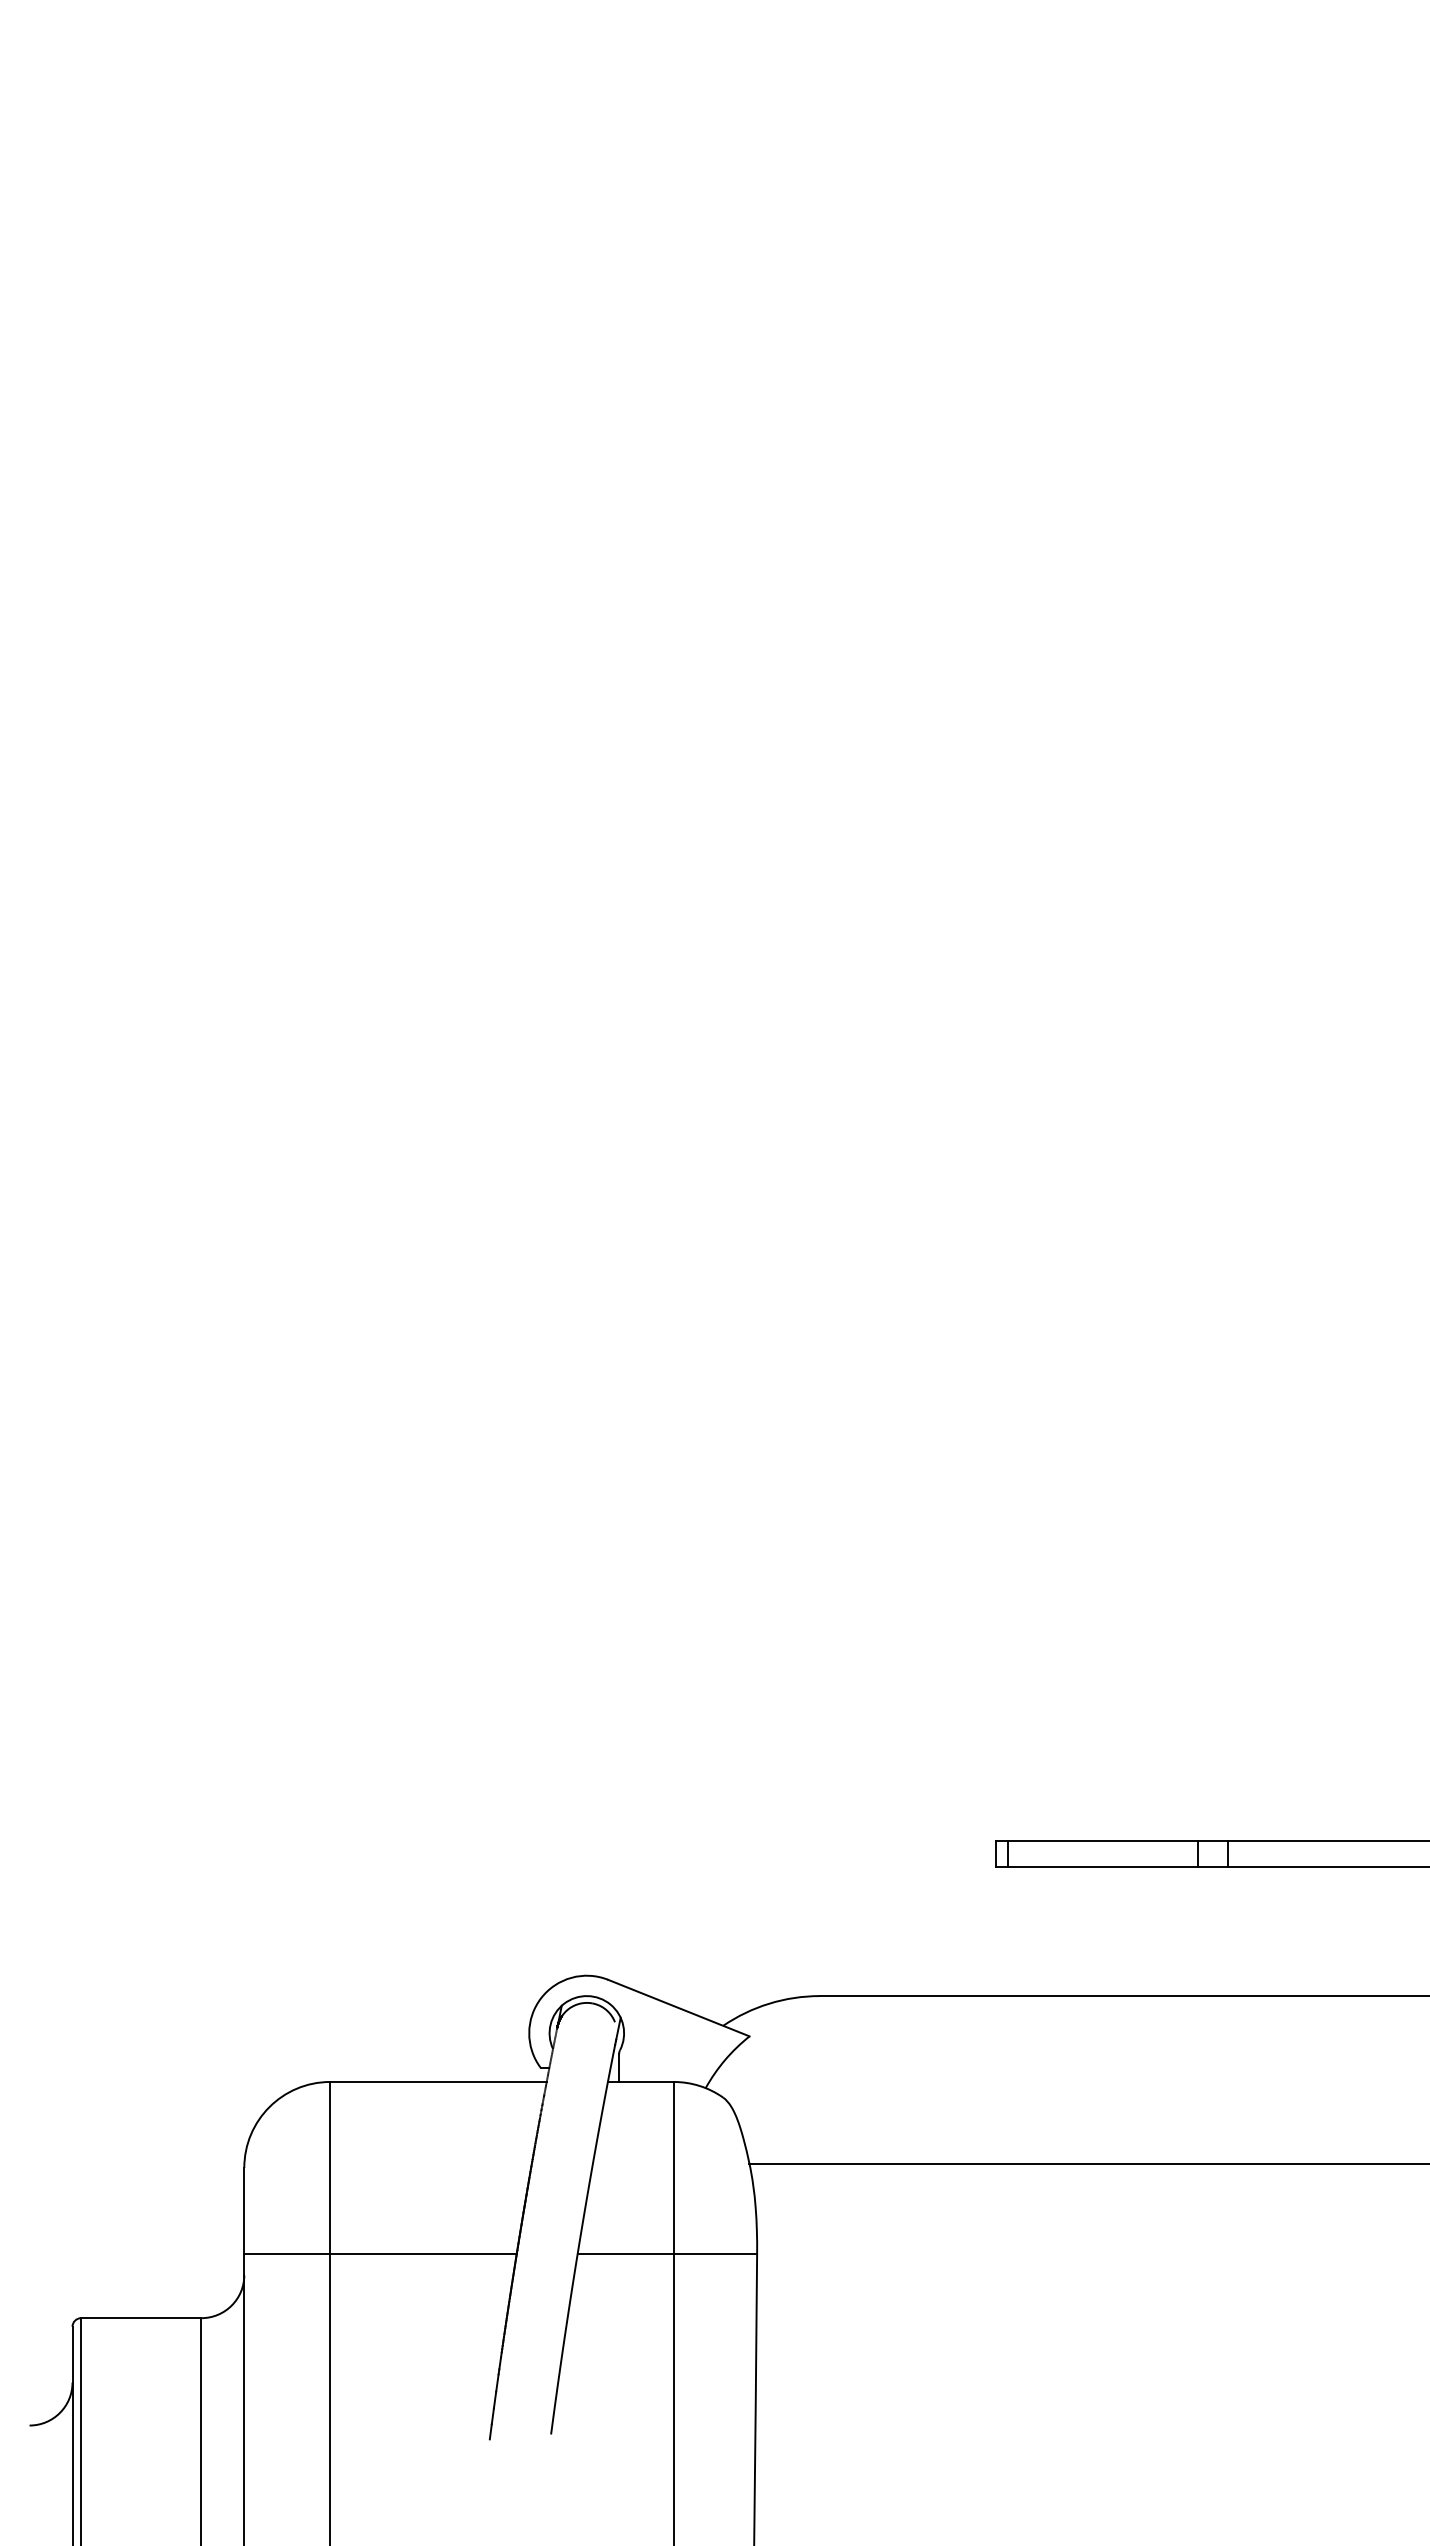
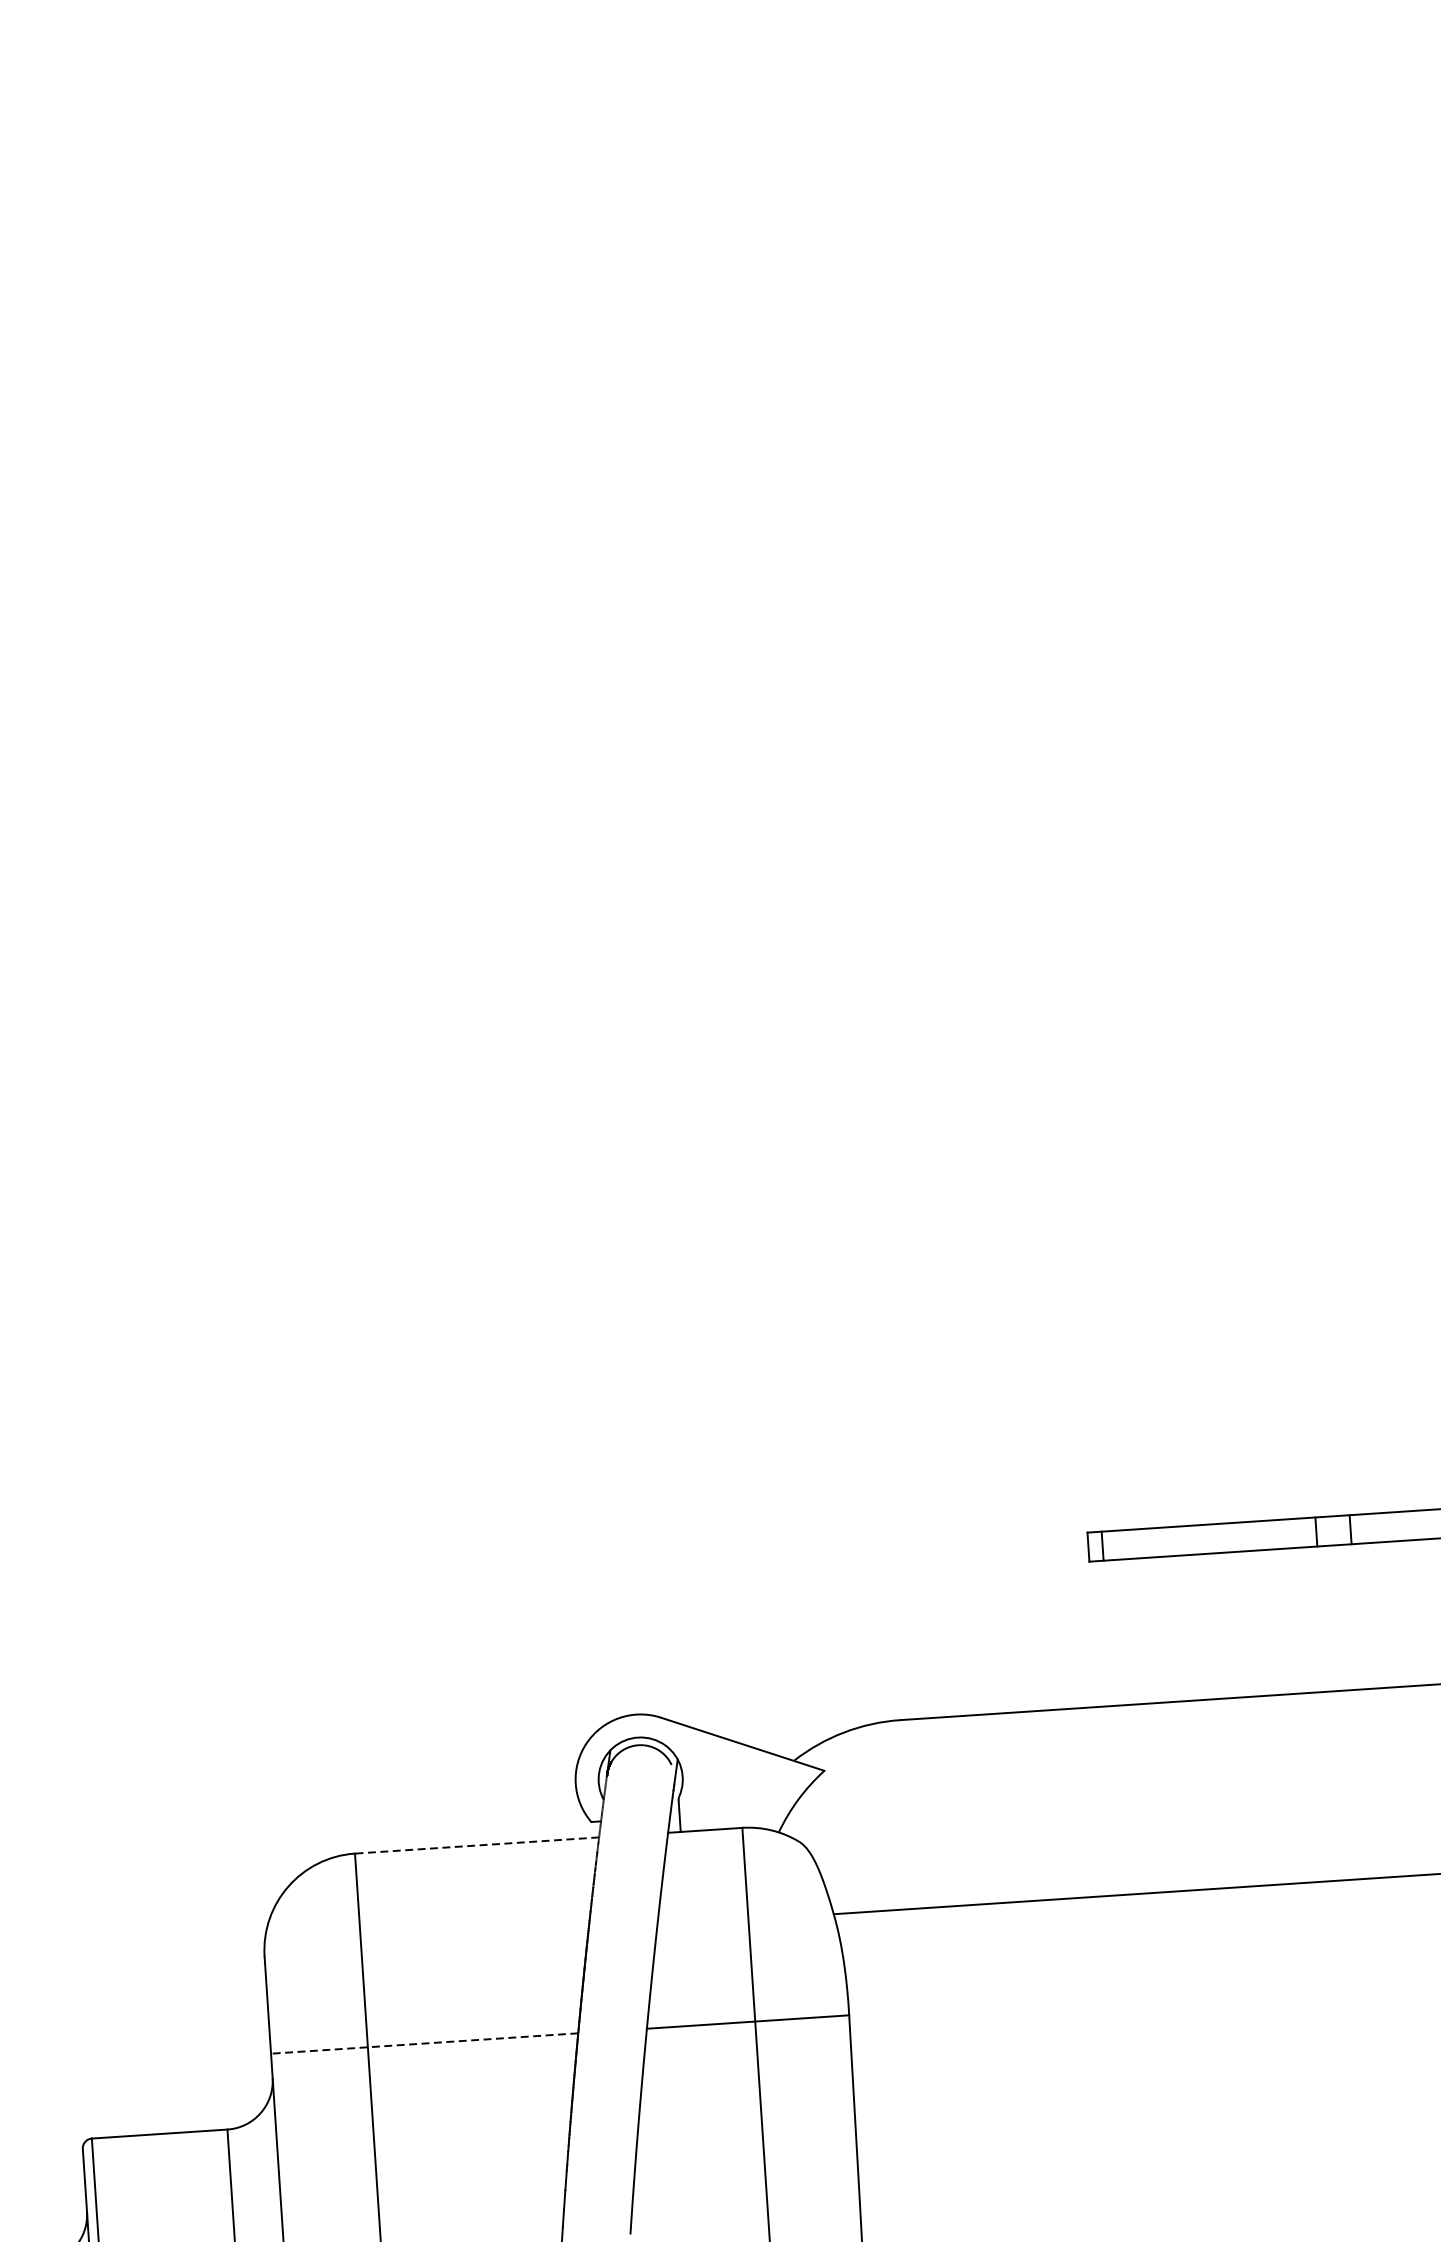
line: (437, 2081) -> (475, 1845), solid -> dashed
line: (380, 2253) -> (424, 2043), solid -> dashed

